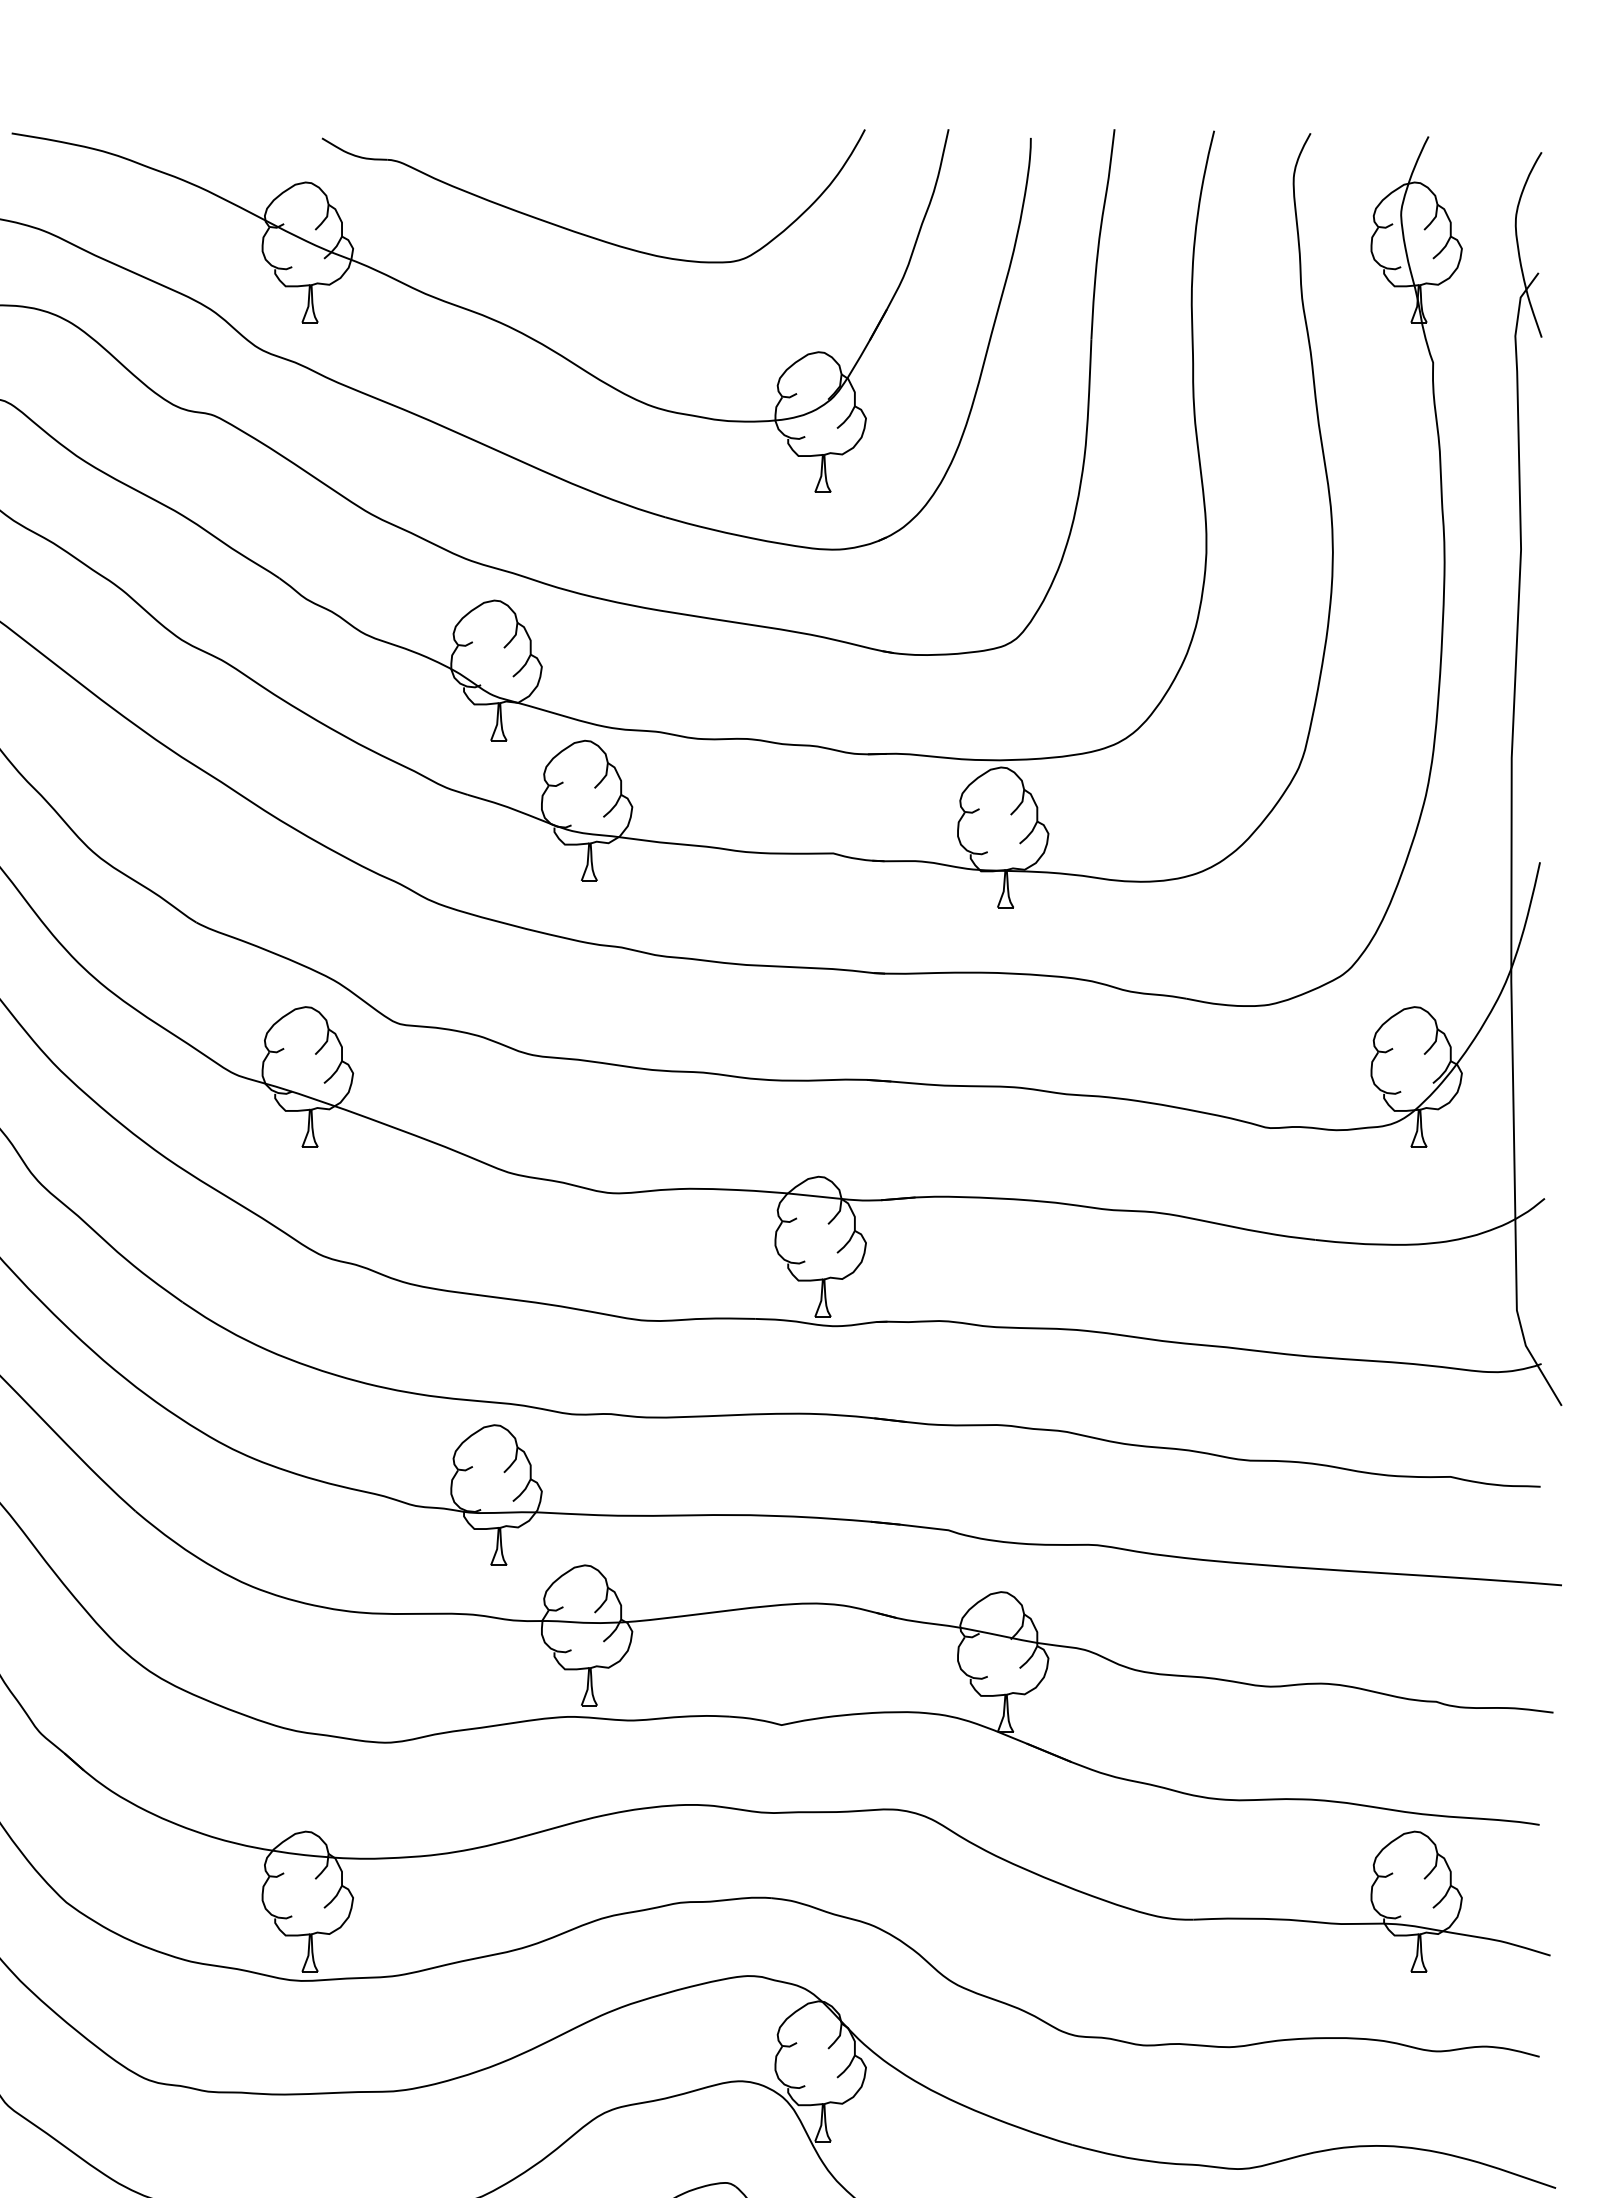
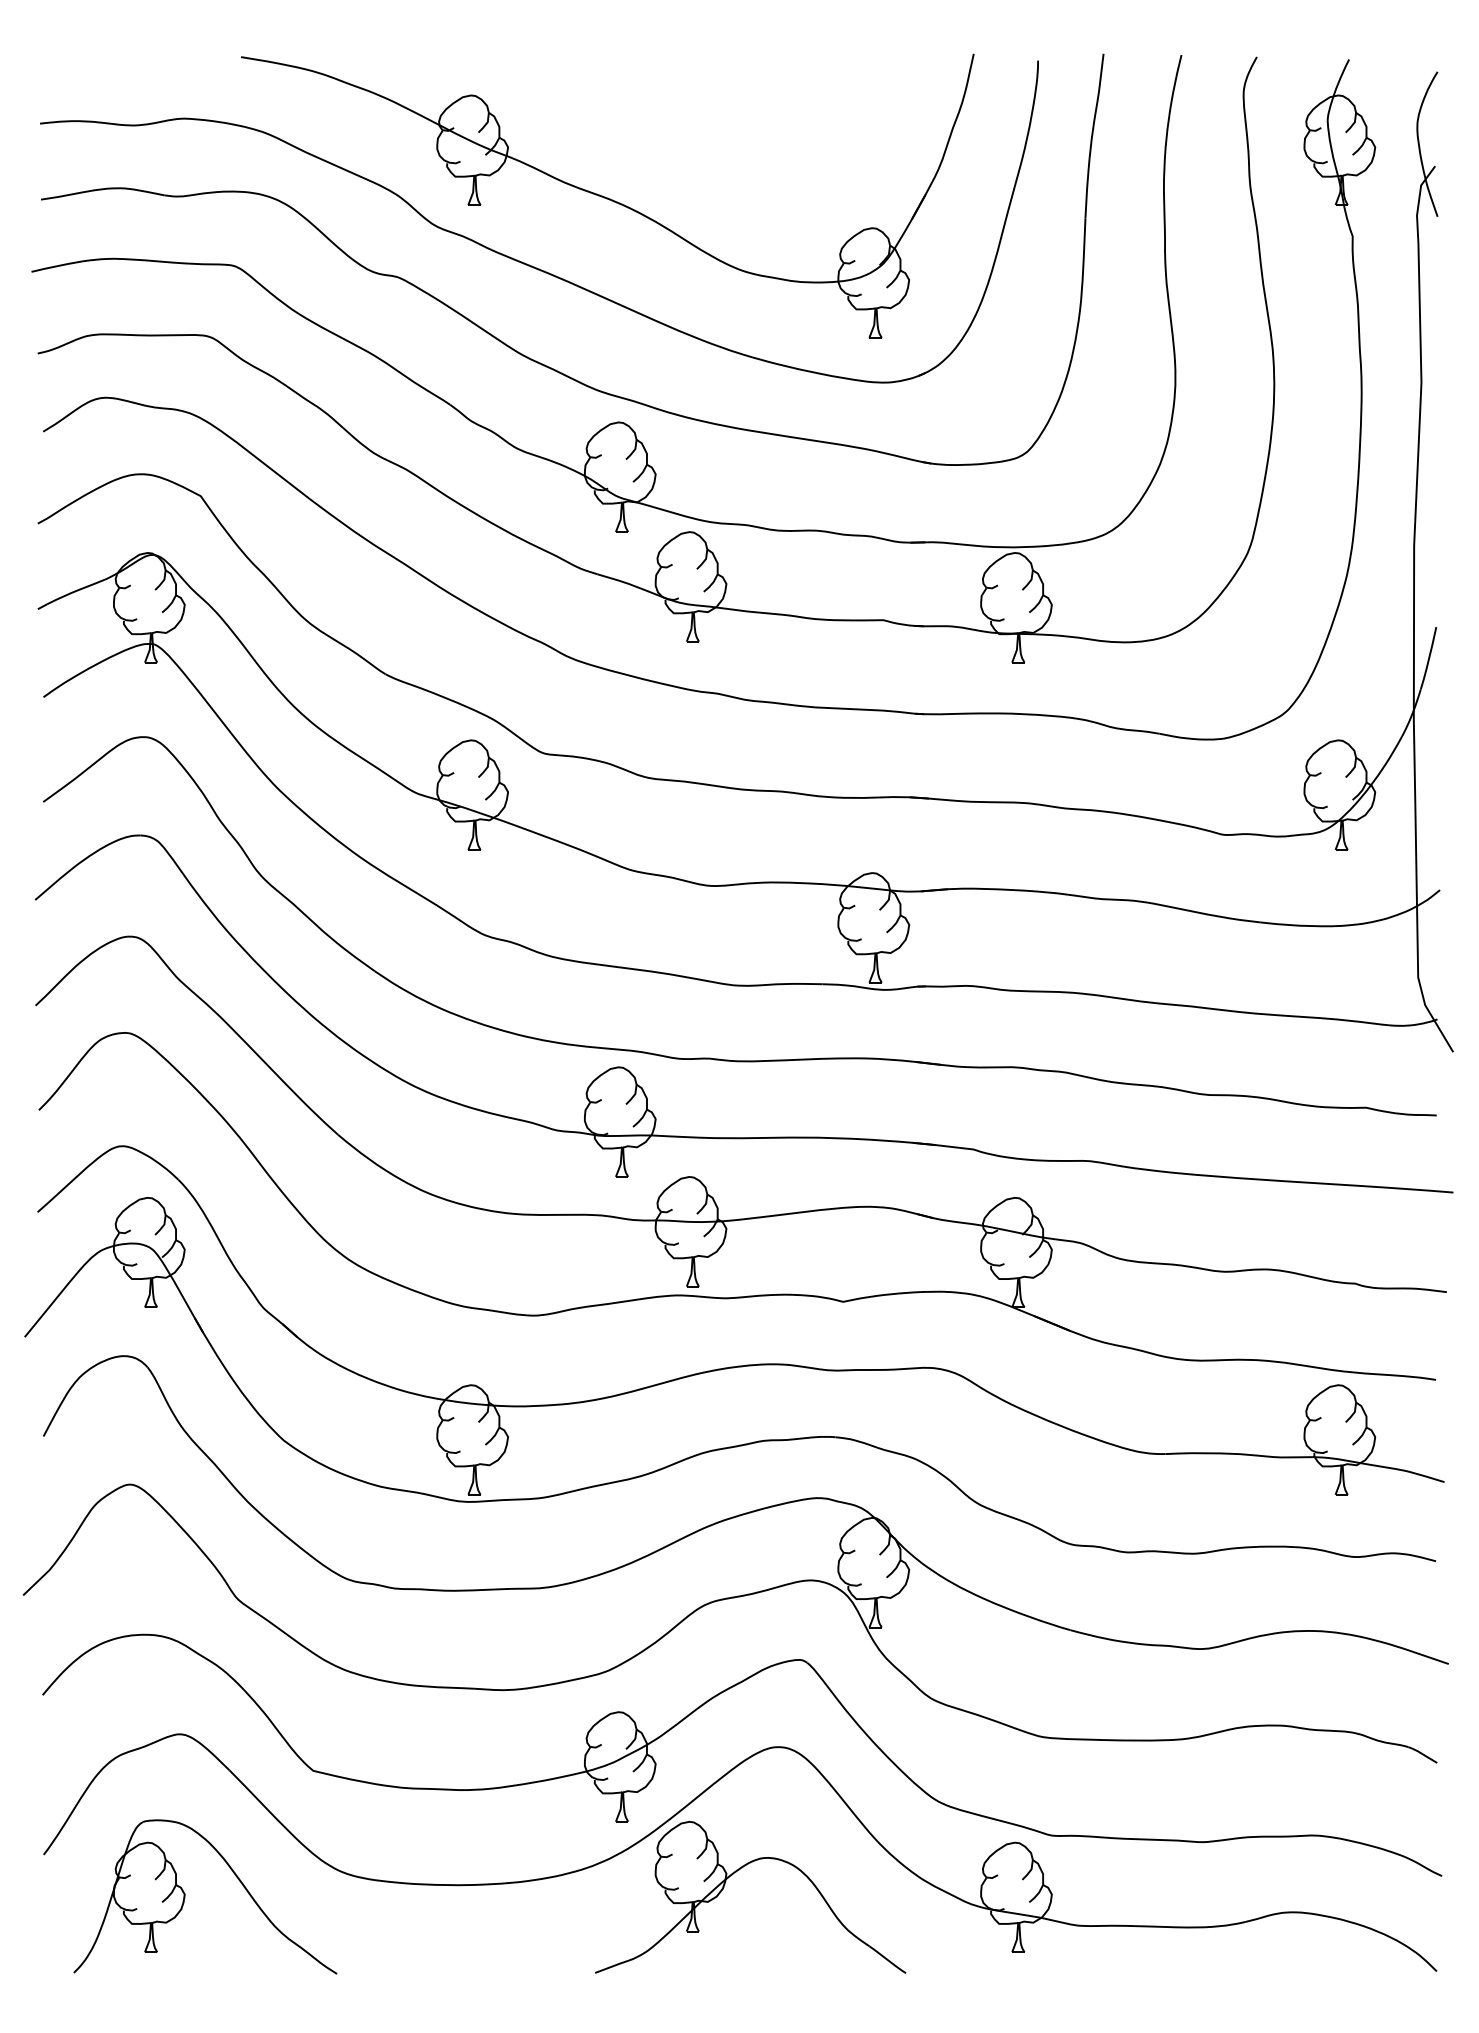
part: (581, 232) -> (686, 134), removed

